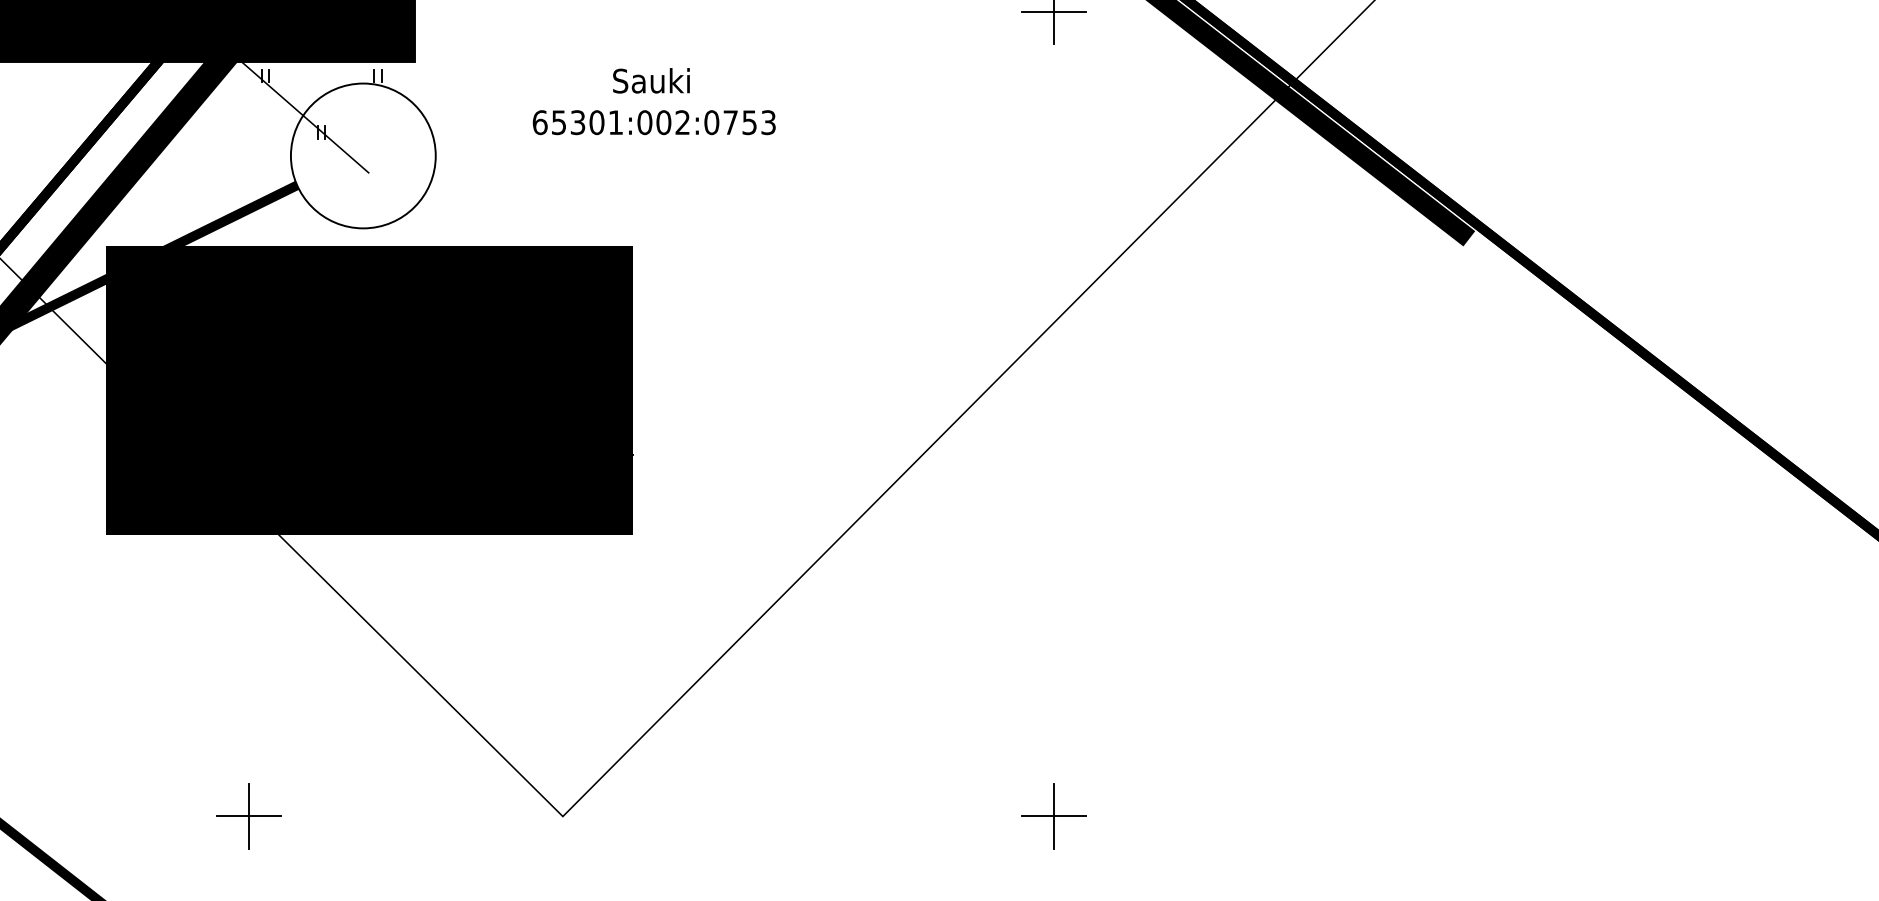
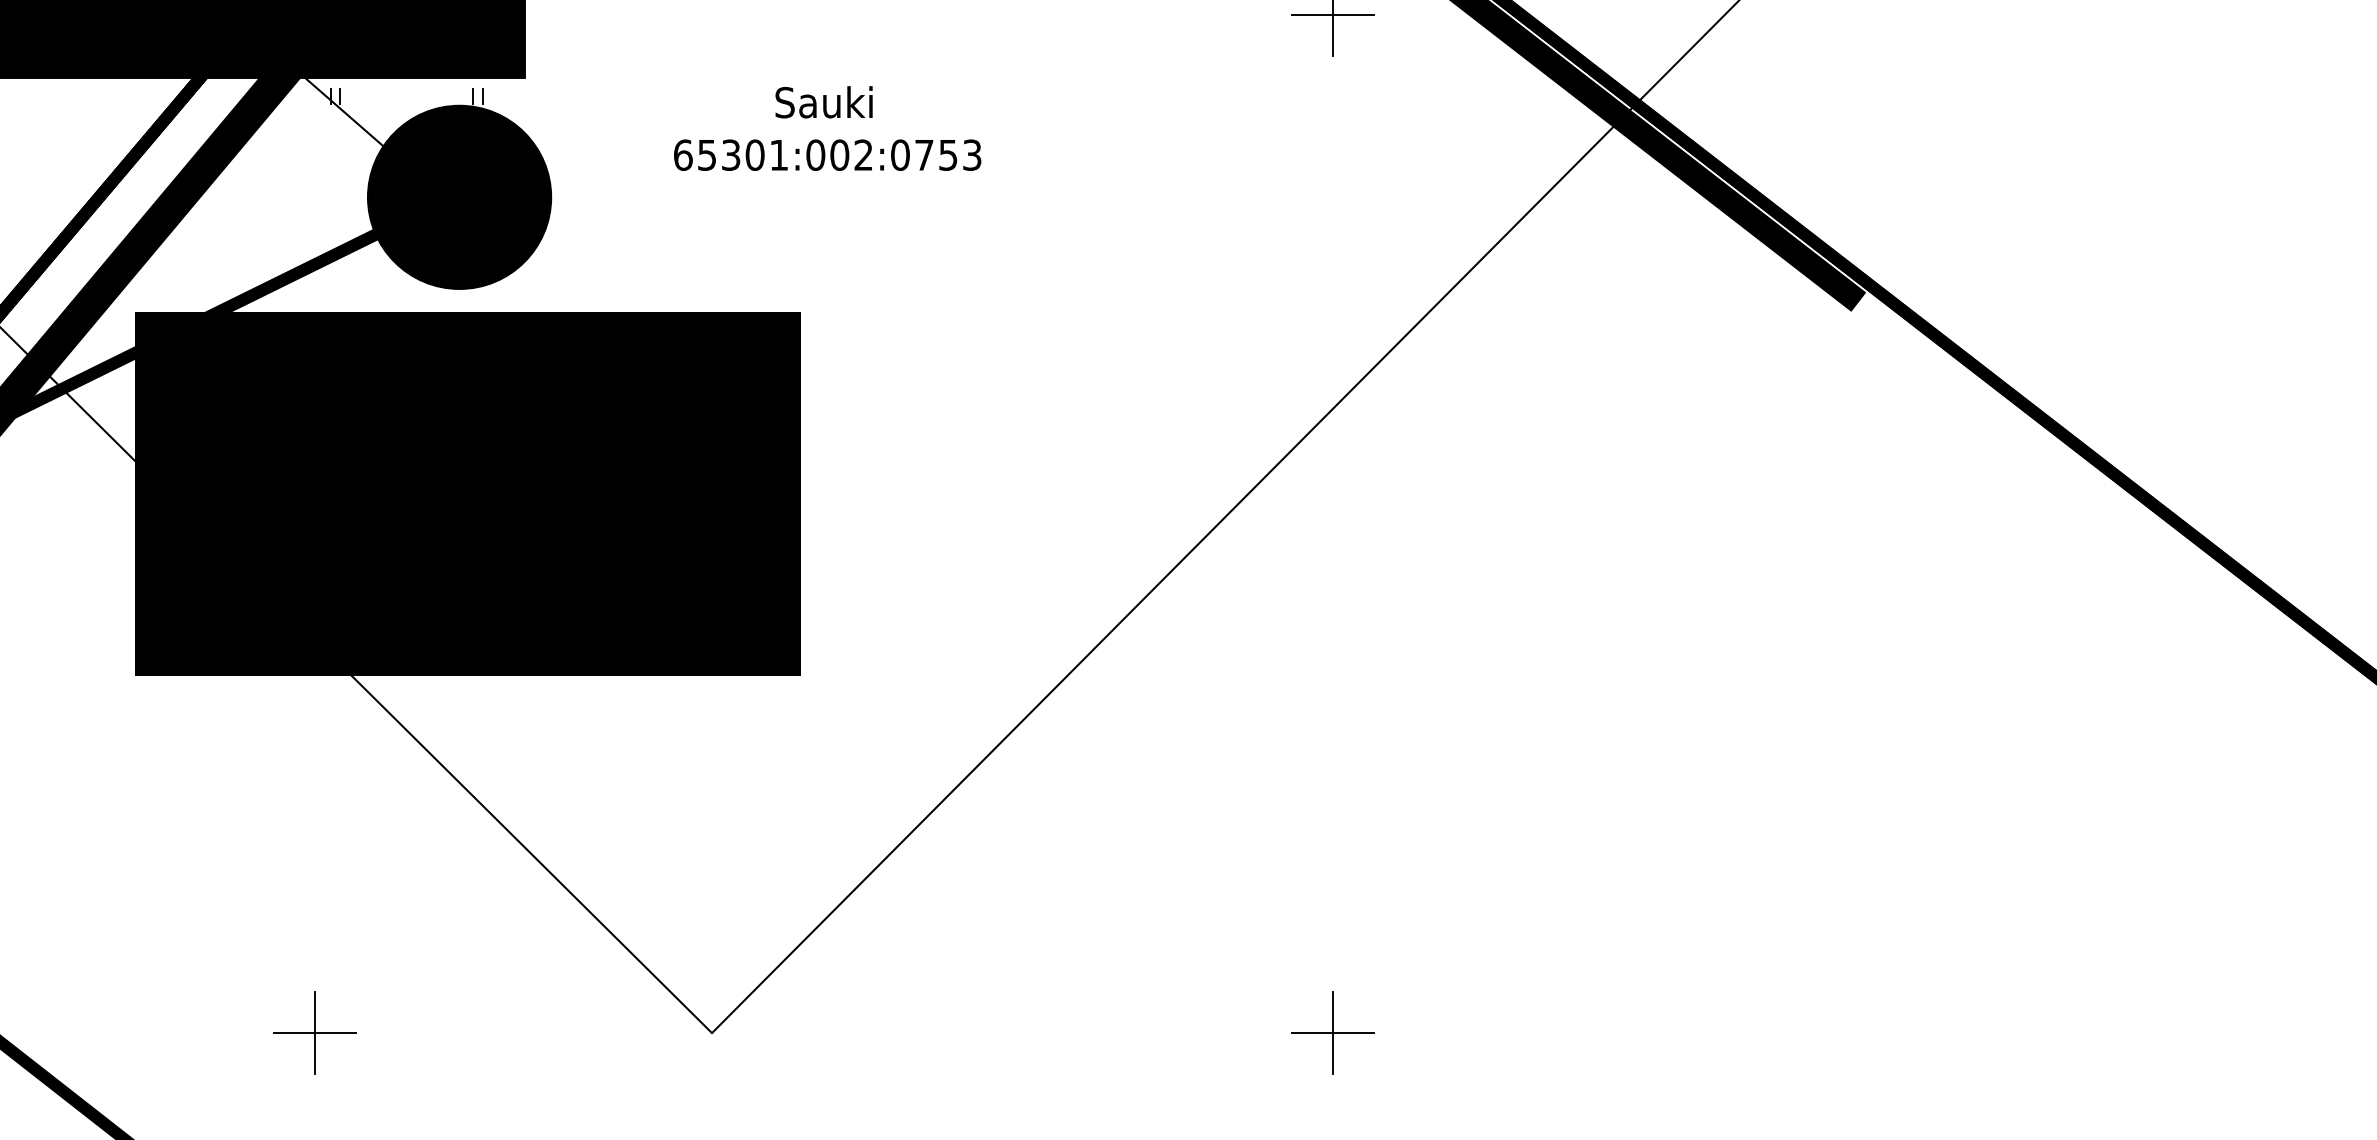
fill: (363, 155) -> (459, 196), added

